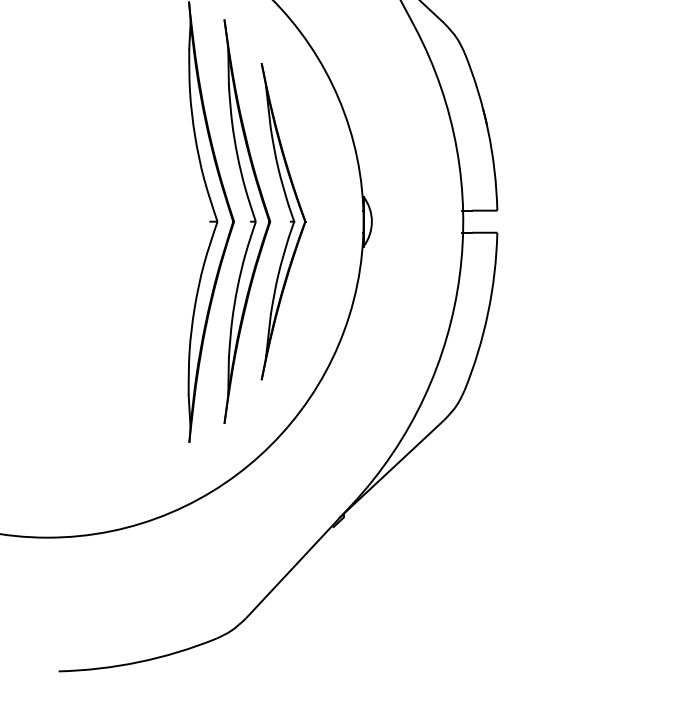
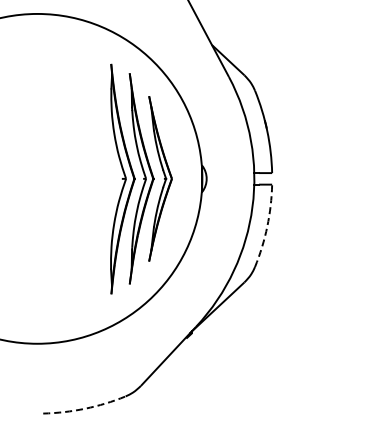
arc: (488, 312) -> (267, 226), solid -> dashed
arc: (139, 661) -> (85, 408), solid -> dashed

